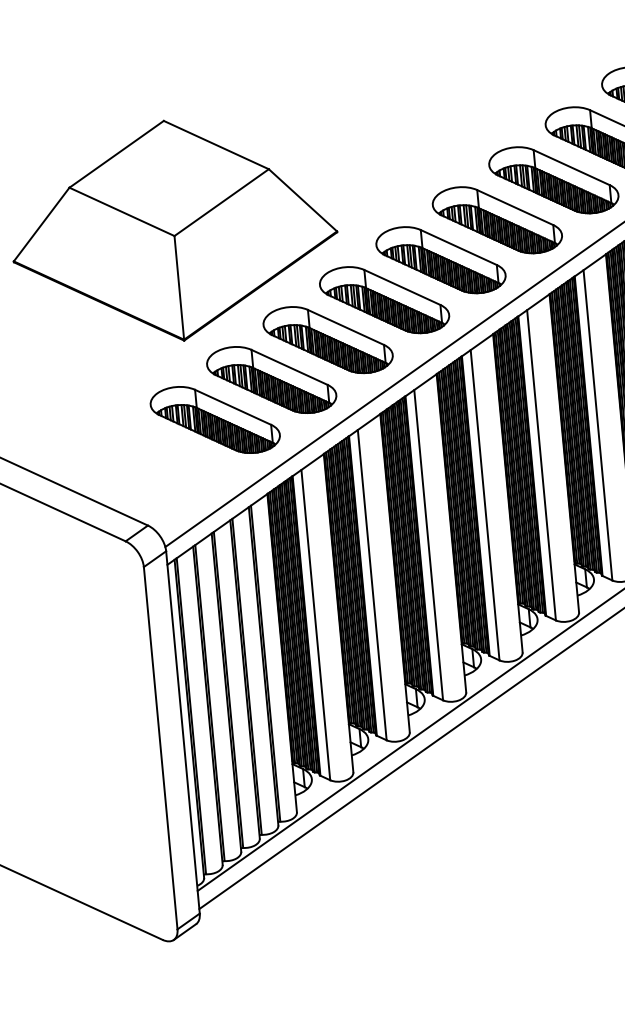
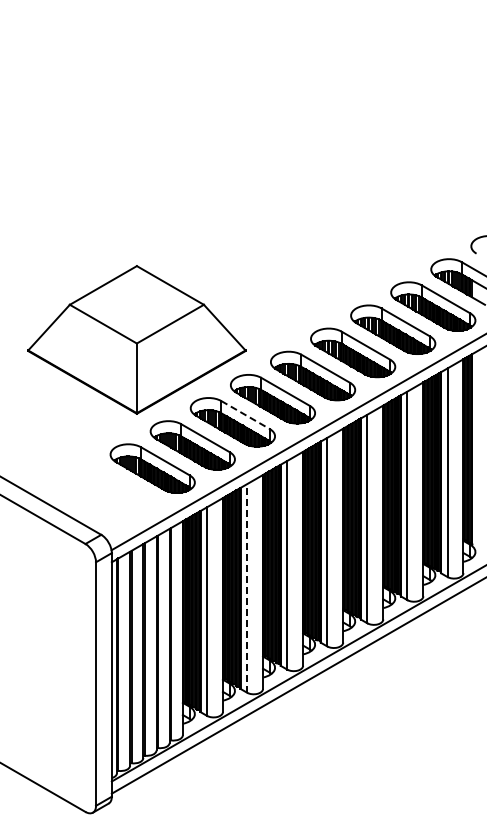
line: (345, 328) -> (245, 415), solid -> dashed
line: (372, 583) -> (247, 587), solid -> dashed

